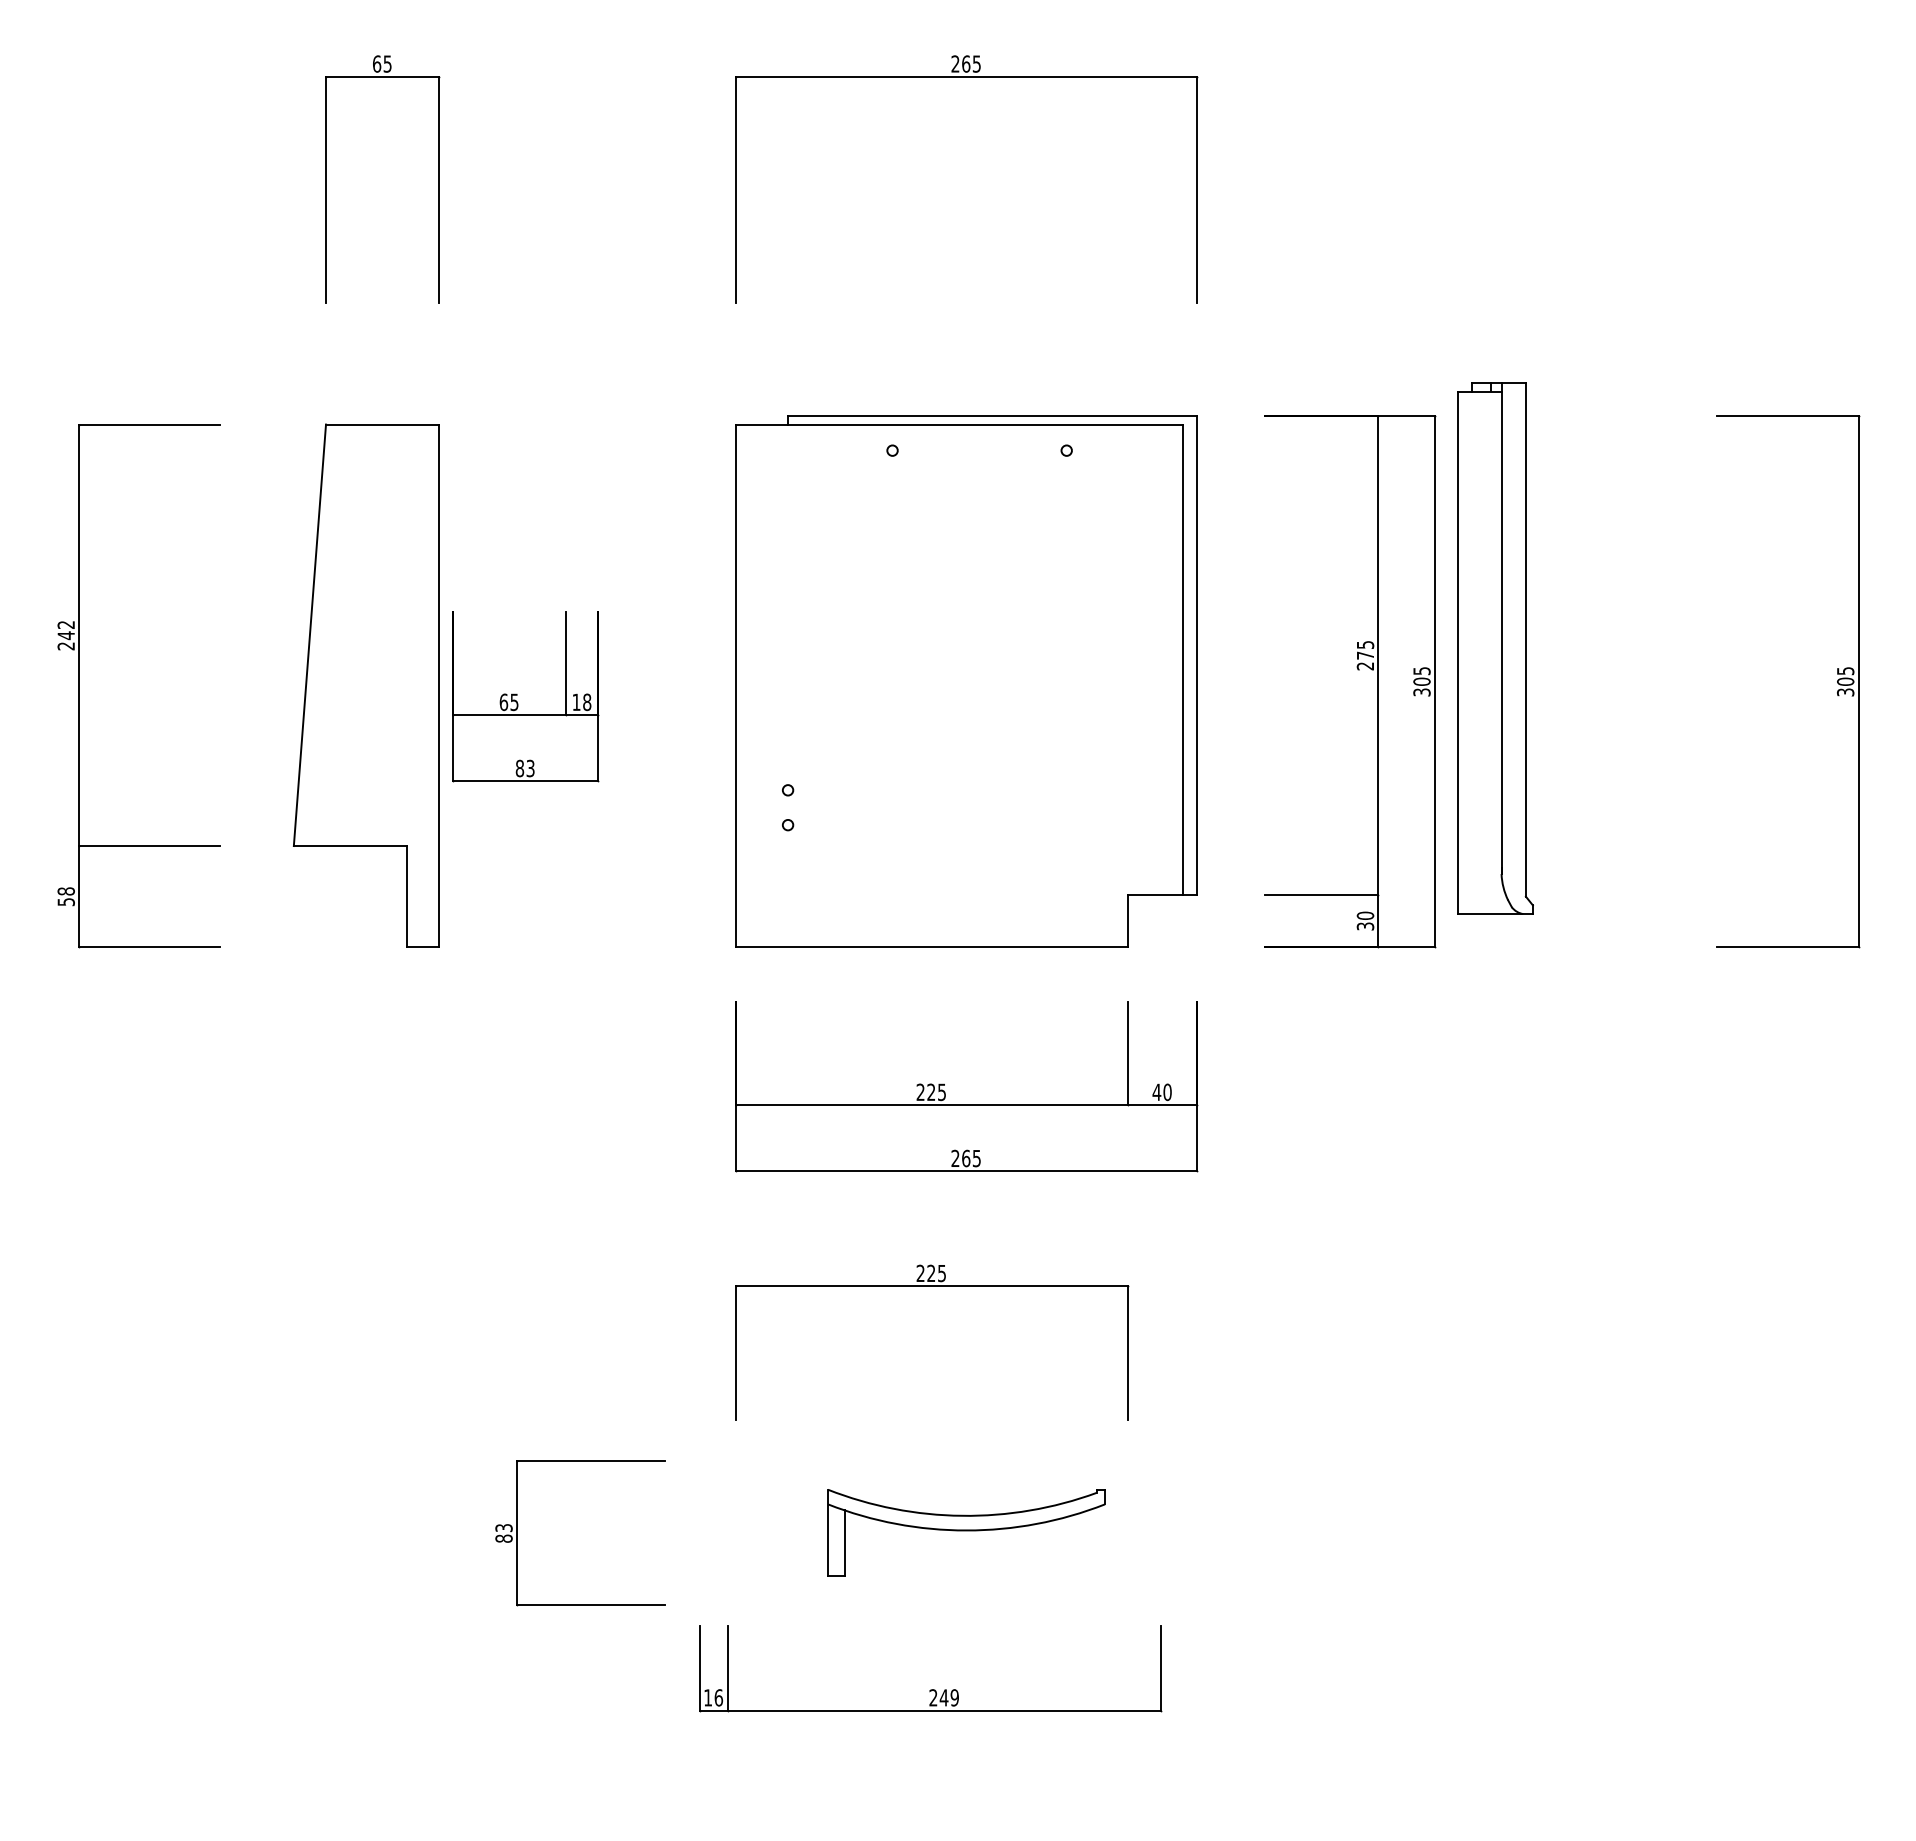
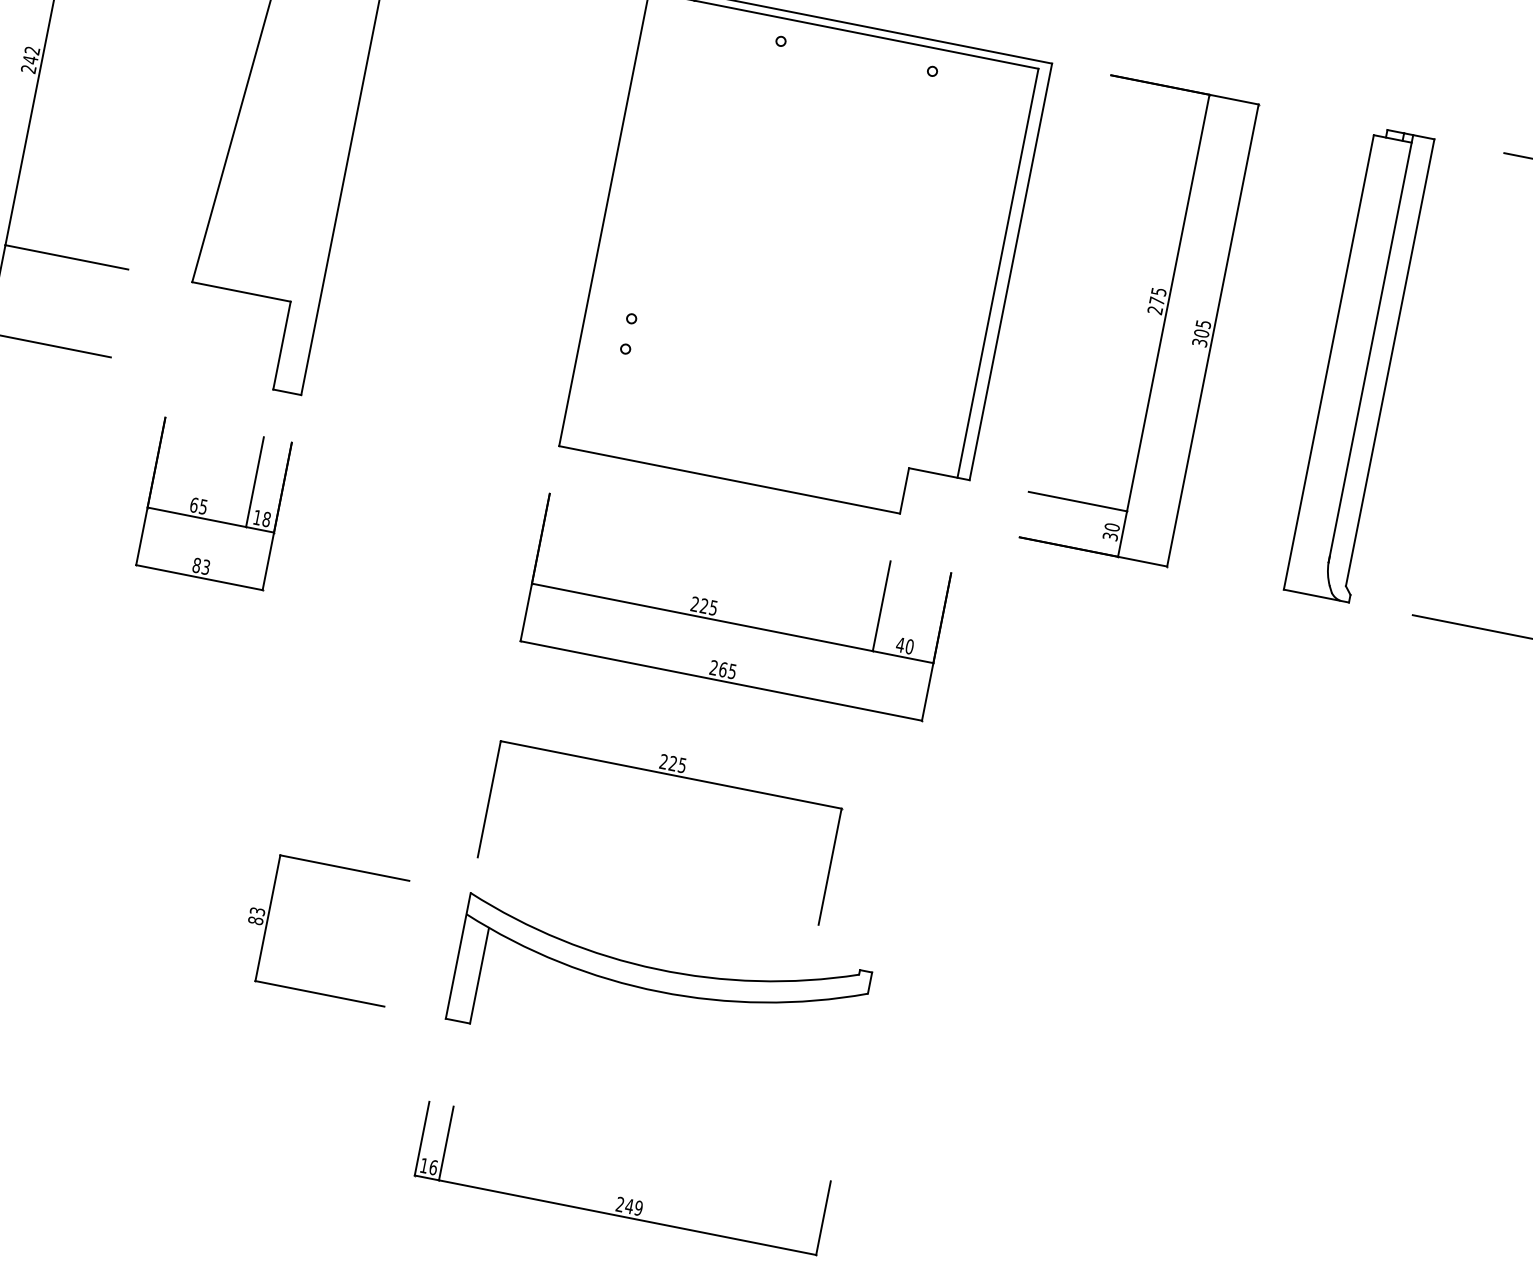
part: (1495, 648) -> (1362, 365), moved
part: (517, 695) -> (207, 501), moved
part: (966, 1532) -> (659, 995), size x1.67
part: (930, 1689) -> (619, 1196), moved

